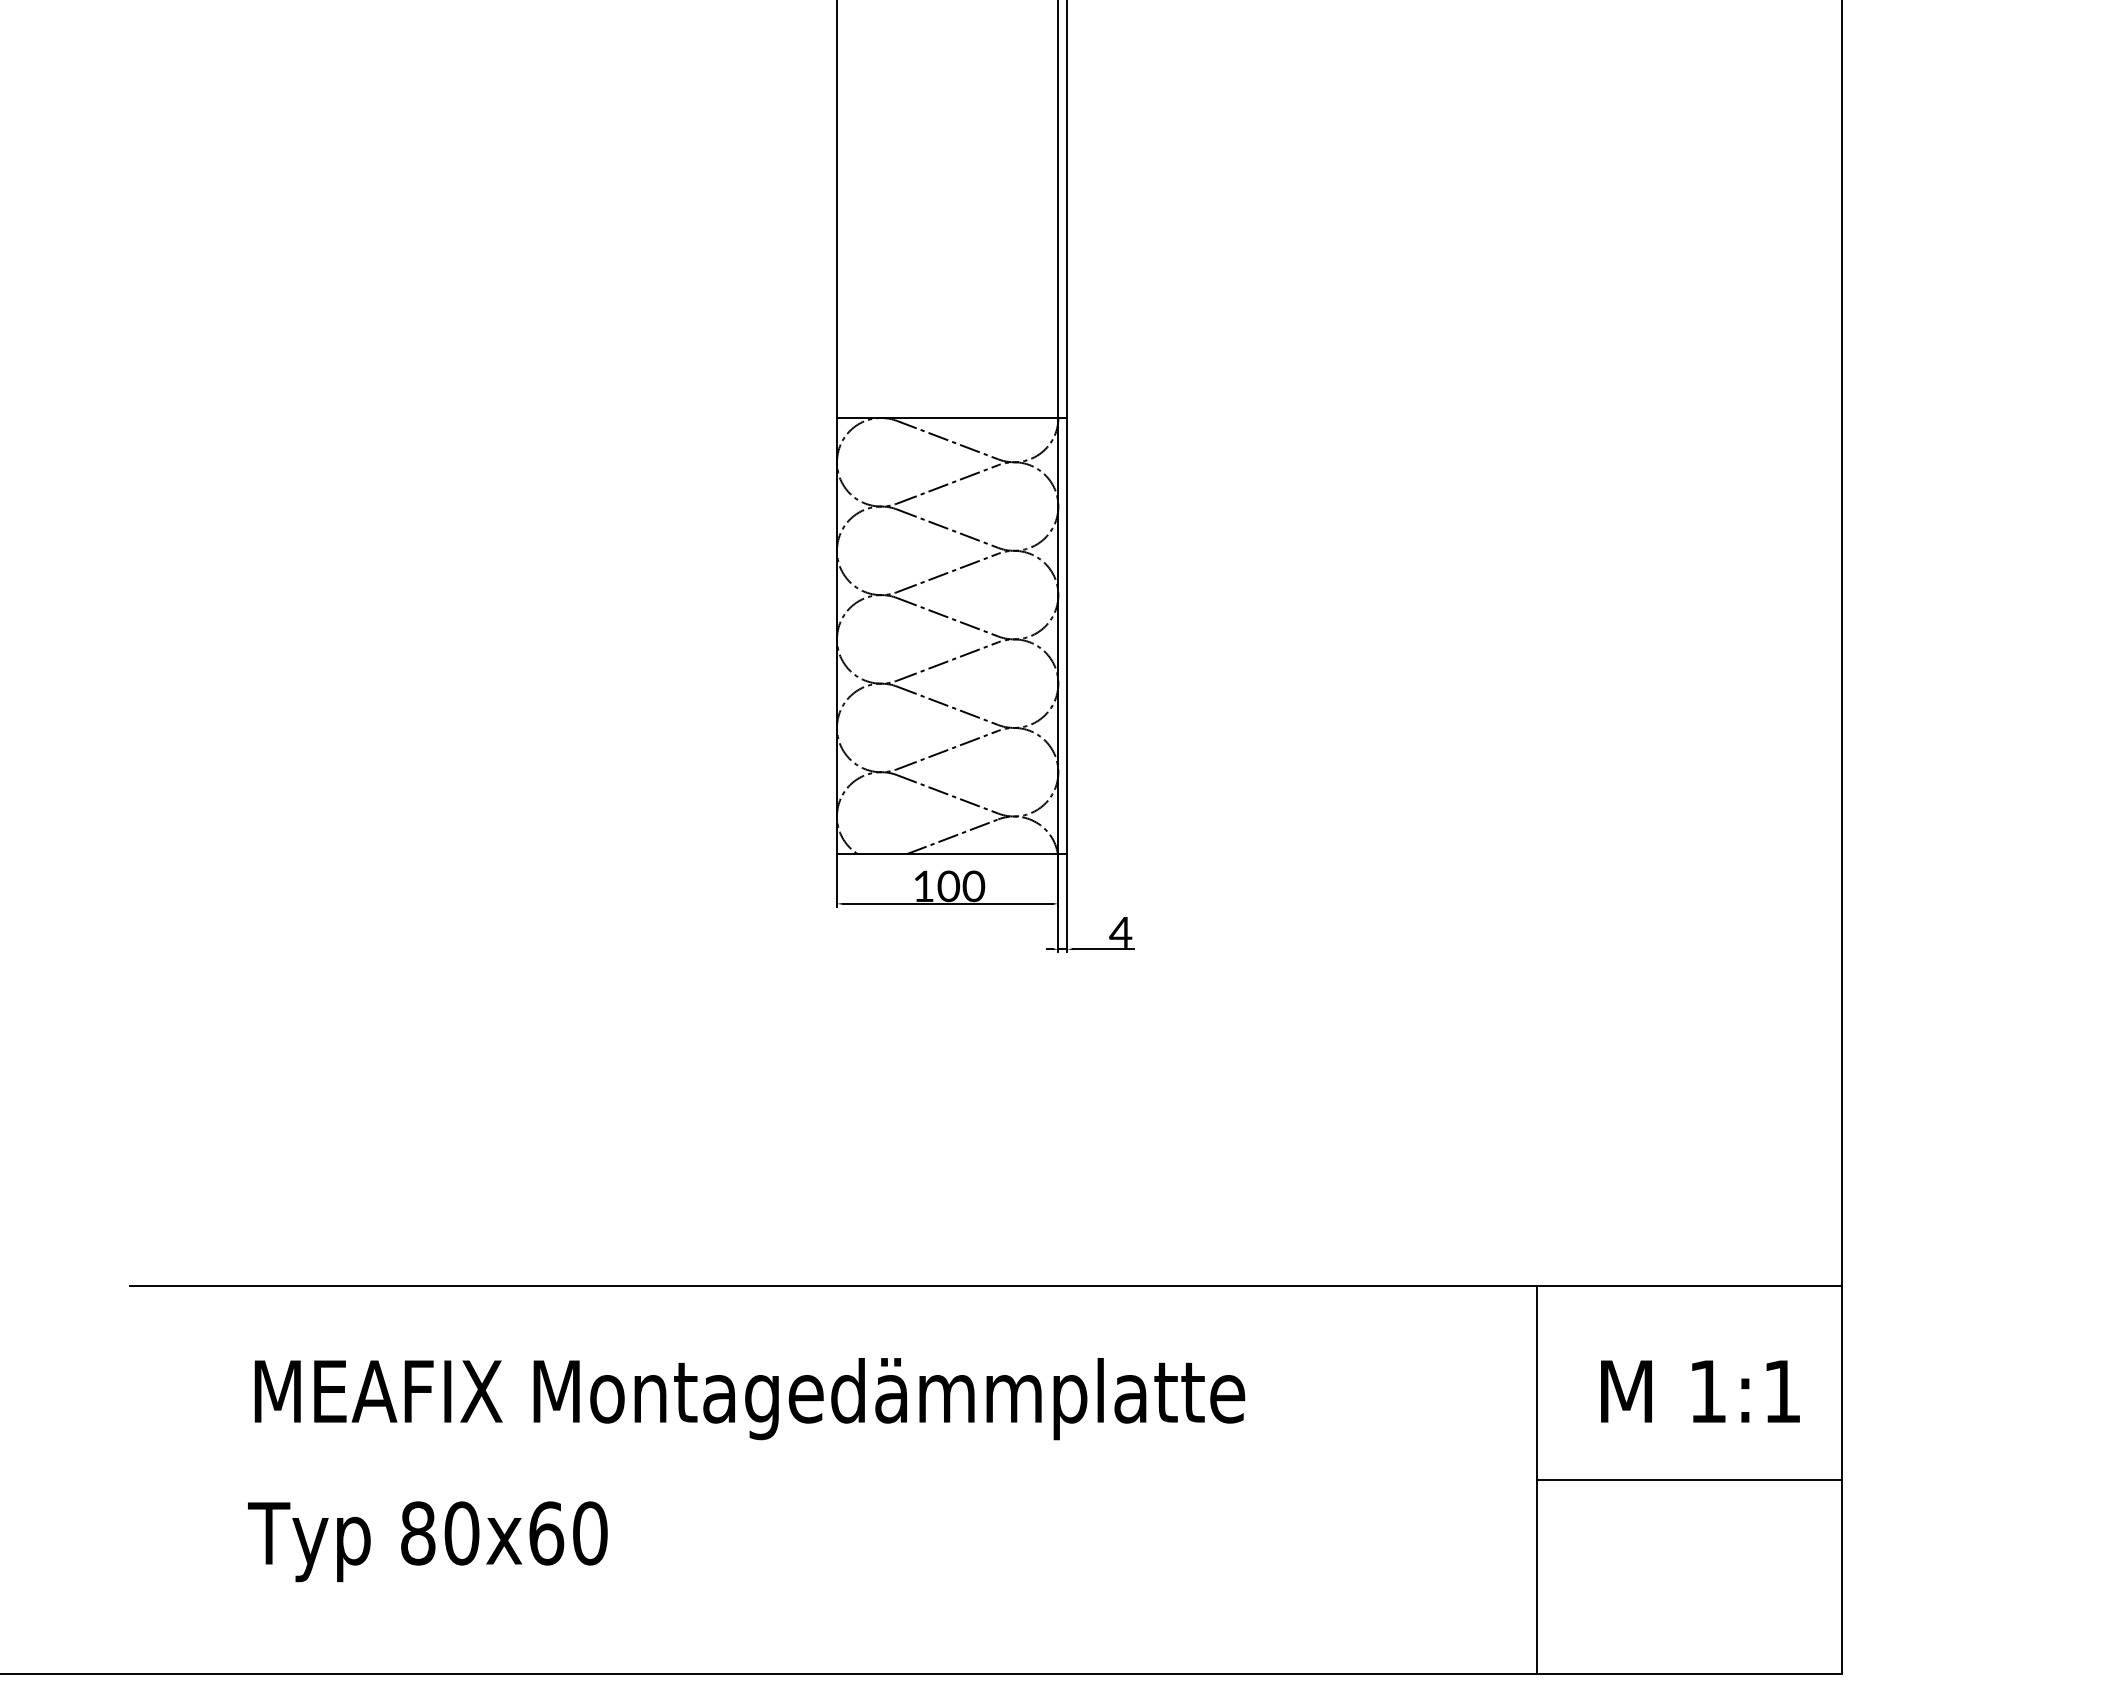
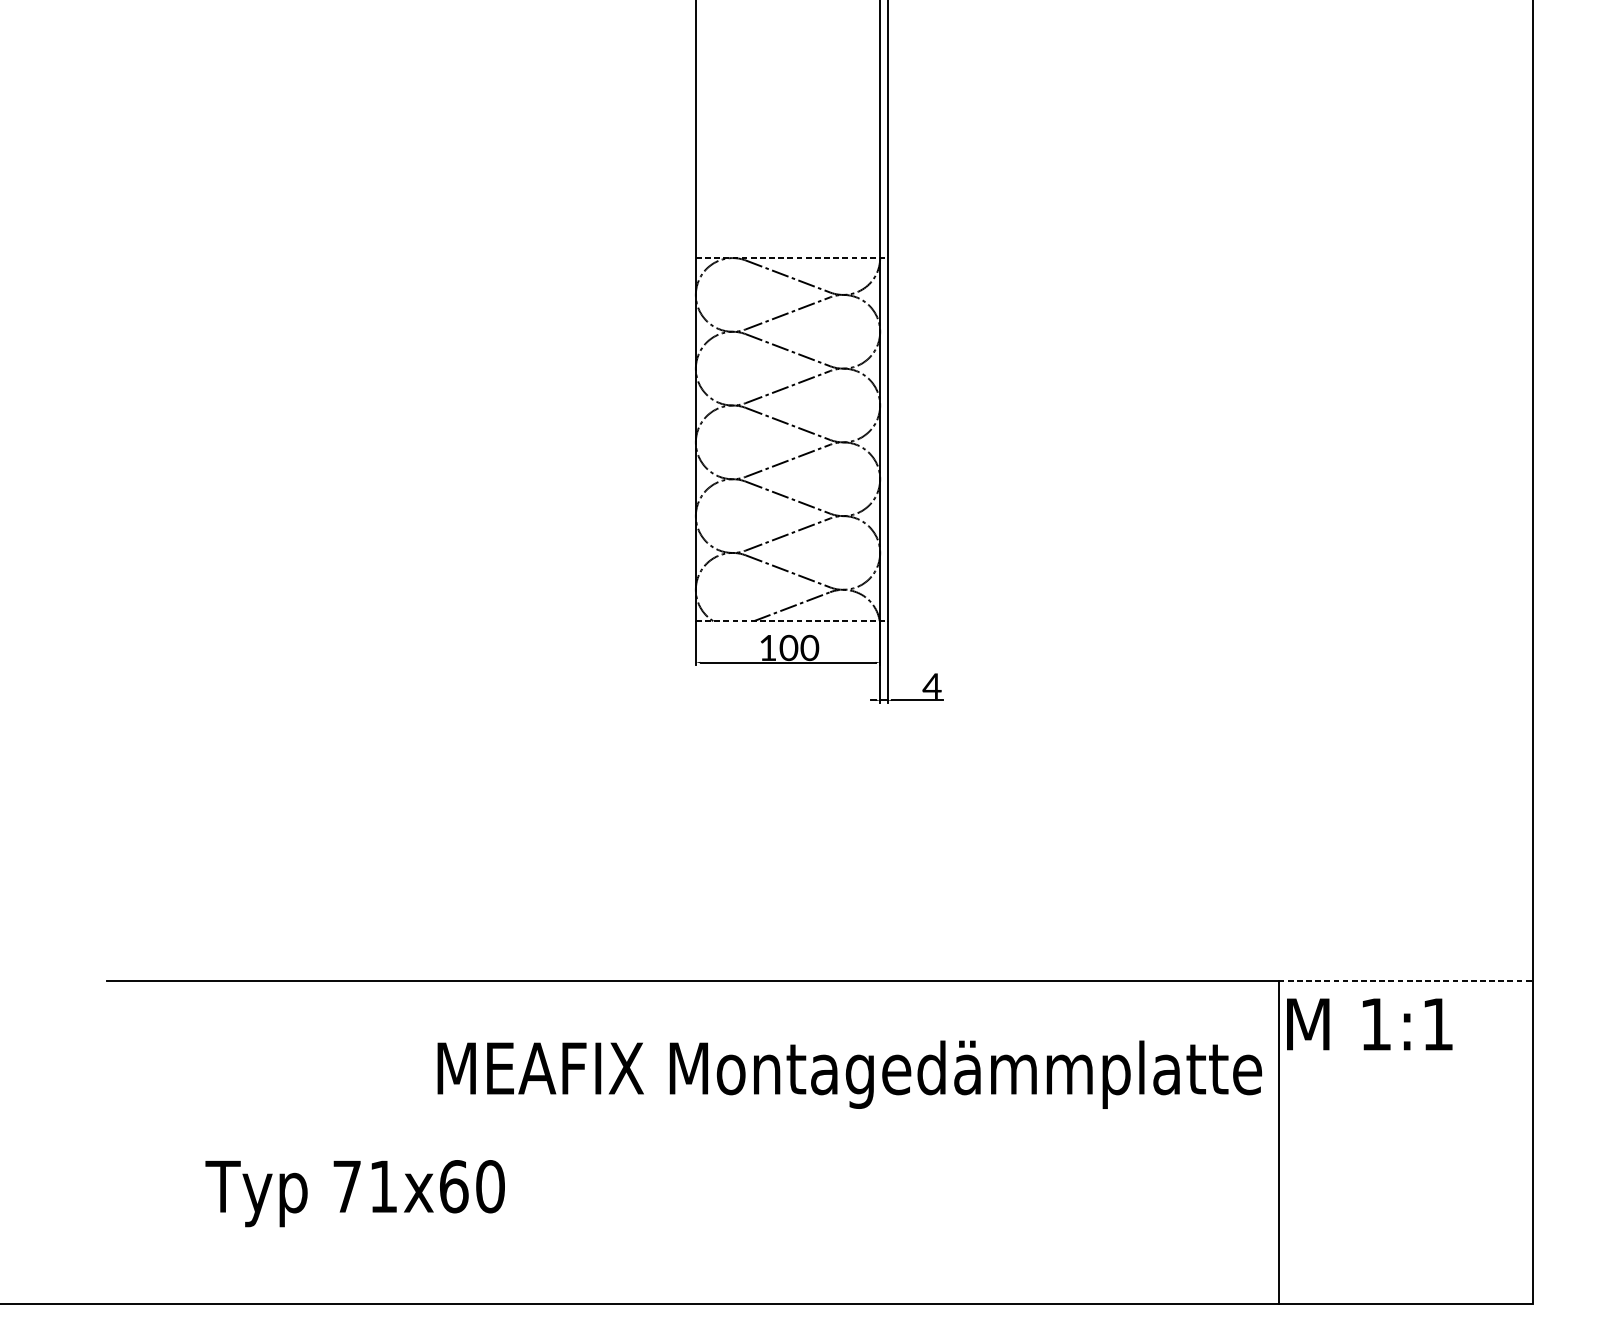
line: (952, 418) -> (792, 258), solid -> dashed
line: (952, 854) -> (792, 621), solid -> dashed
line: (1689, 1286) -> (1405, 981), solid -> dashed
text: (1700, 1391) -> (1369, 1024), moved
text: (749, 1399) -> (849, 1075), moved
line: (1689, 1480) -> (1405, 1142), removed
text: (440, 1533) -> (365, 1186), 80x60 -> 71x60

